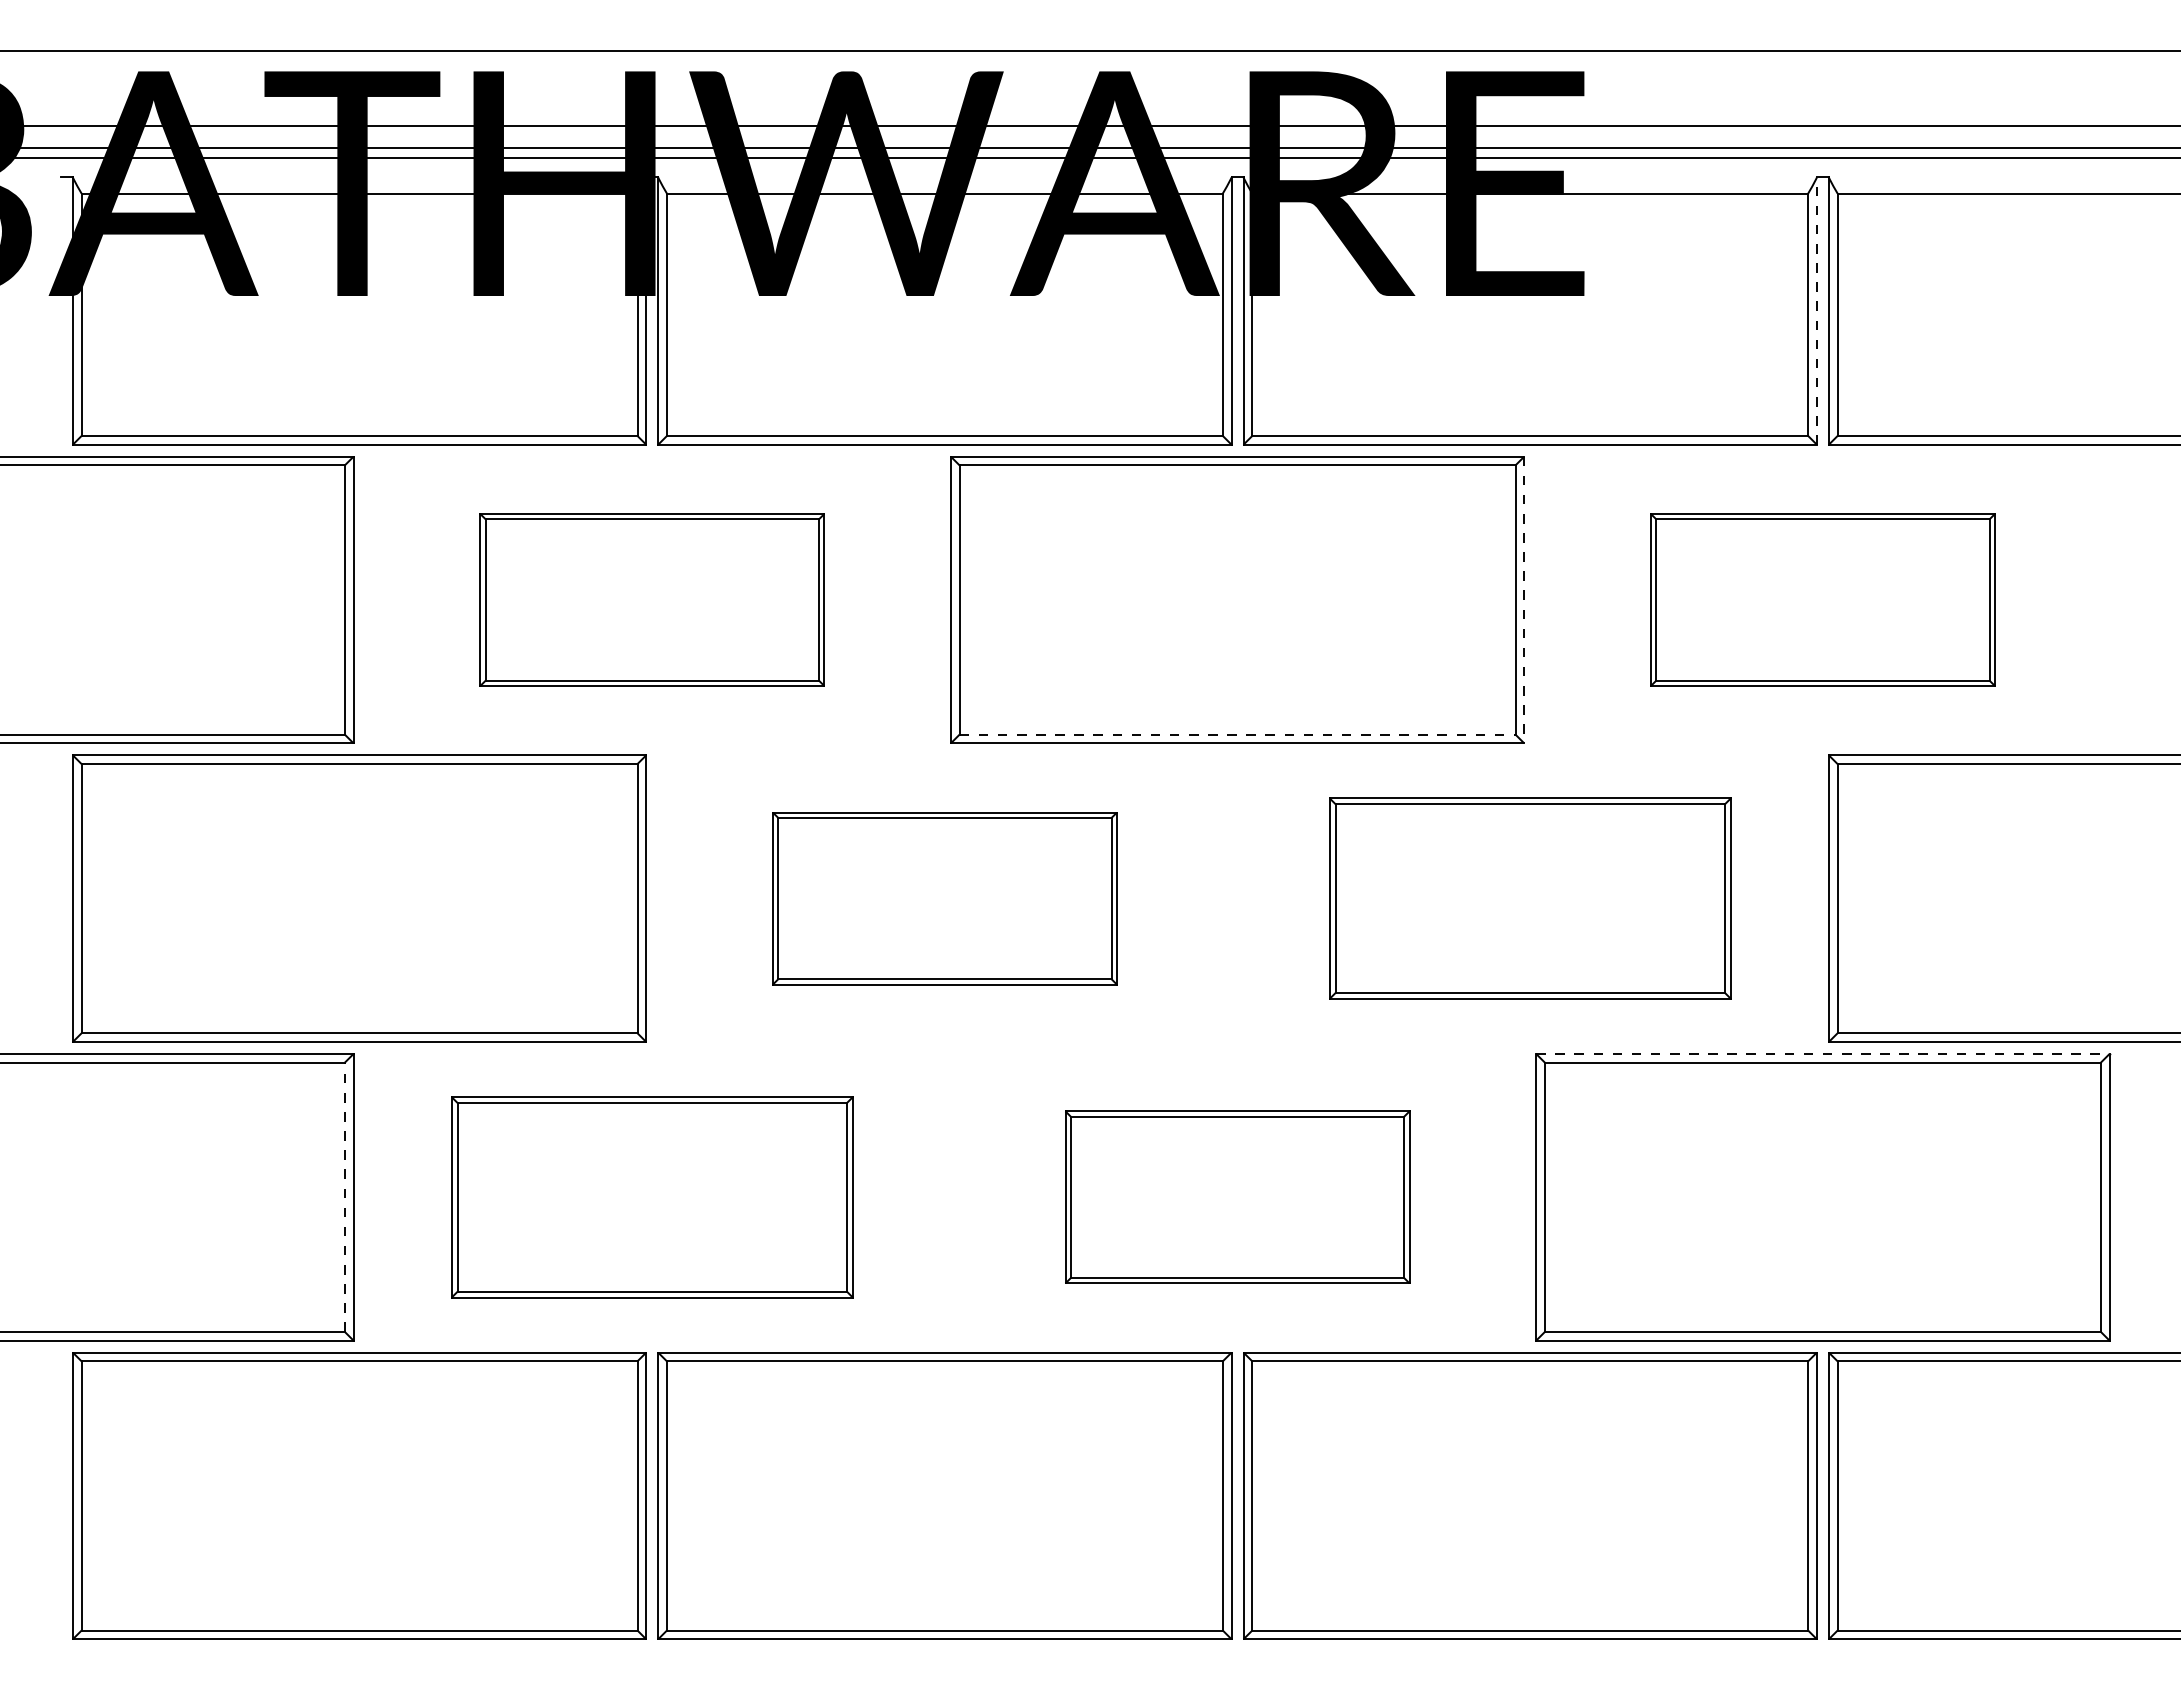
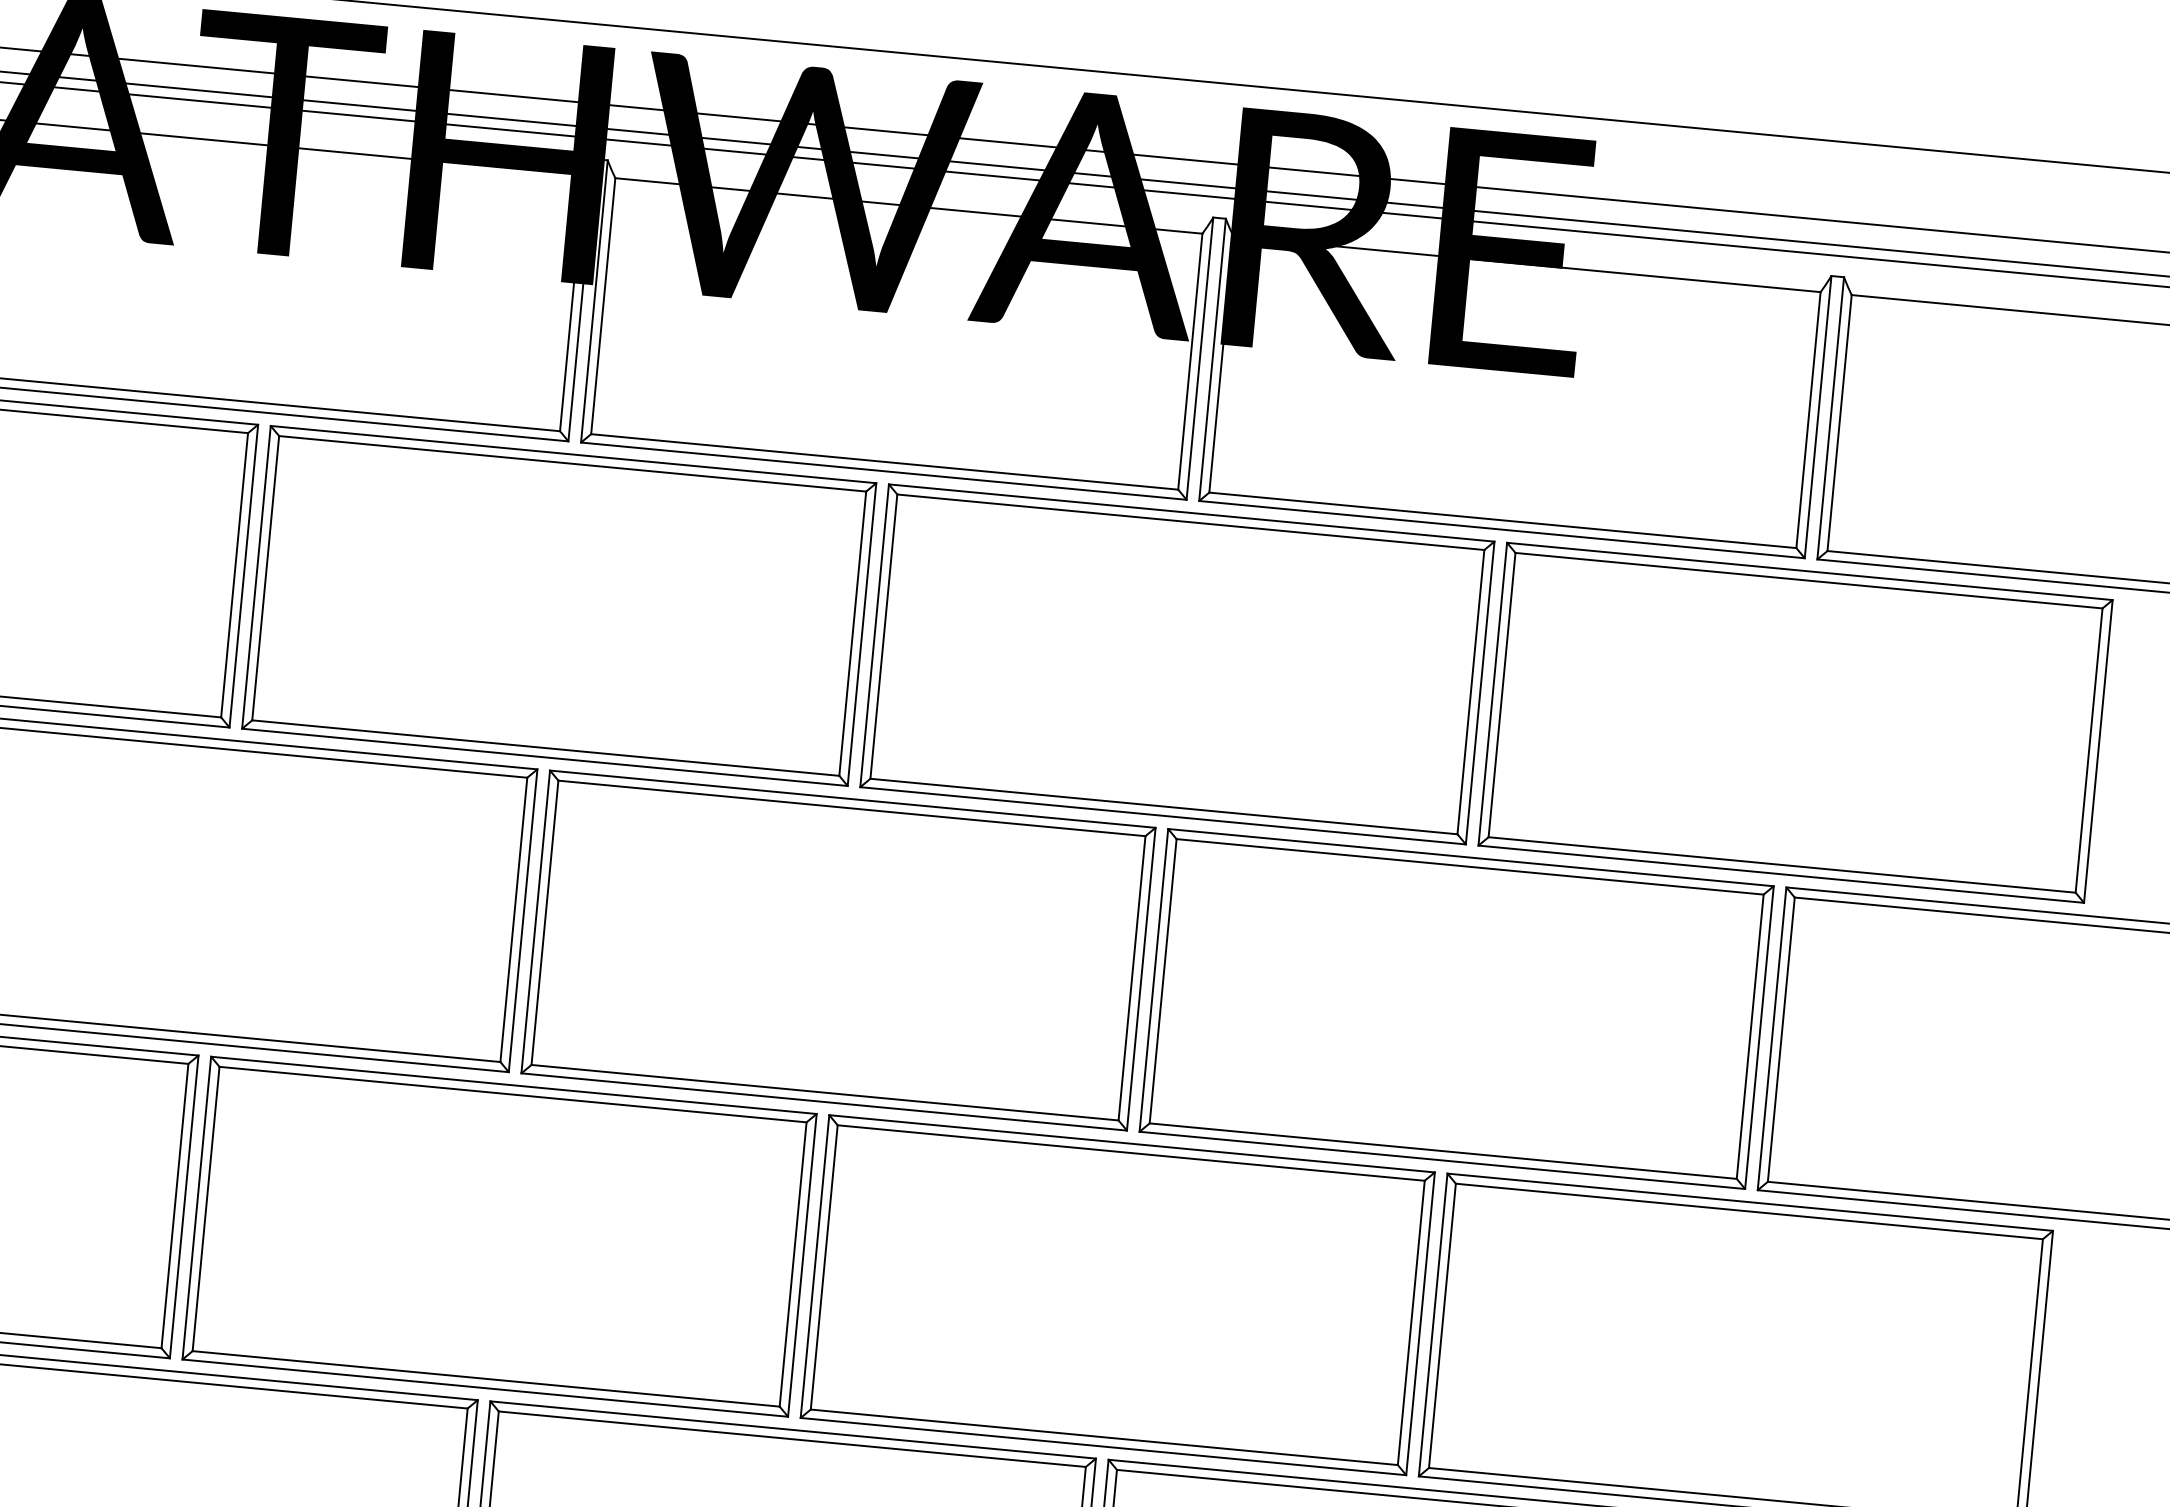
line: (1816, 311) -> (1817, 417), dashed -> solid
part: (652, 599) -> (559, 605), size x1.67
part: (1822, 599) -> (1795, 722), size x1.67
line: (1524, 600) -> (1480, 693), dashed -> solid
line: (1237, 734) -> (1163, 806), dashed -> solid
part: (944, 898) -> (838, 950), size x1.67
part: (1530, 898) -> (1456, 1008), size x1.43
line: (1822, 1053) -> (1749, 1201), dashed -> solid
line: (344, 1197) -> (174, 1206), dashed -> solid
part: (652, 1197) -> (499, 1236), size x1.43
part: (1237, 1197) -> (1117, 1295), size x1.67

